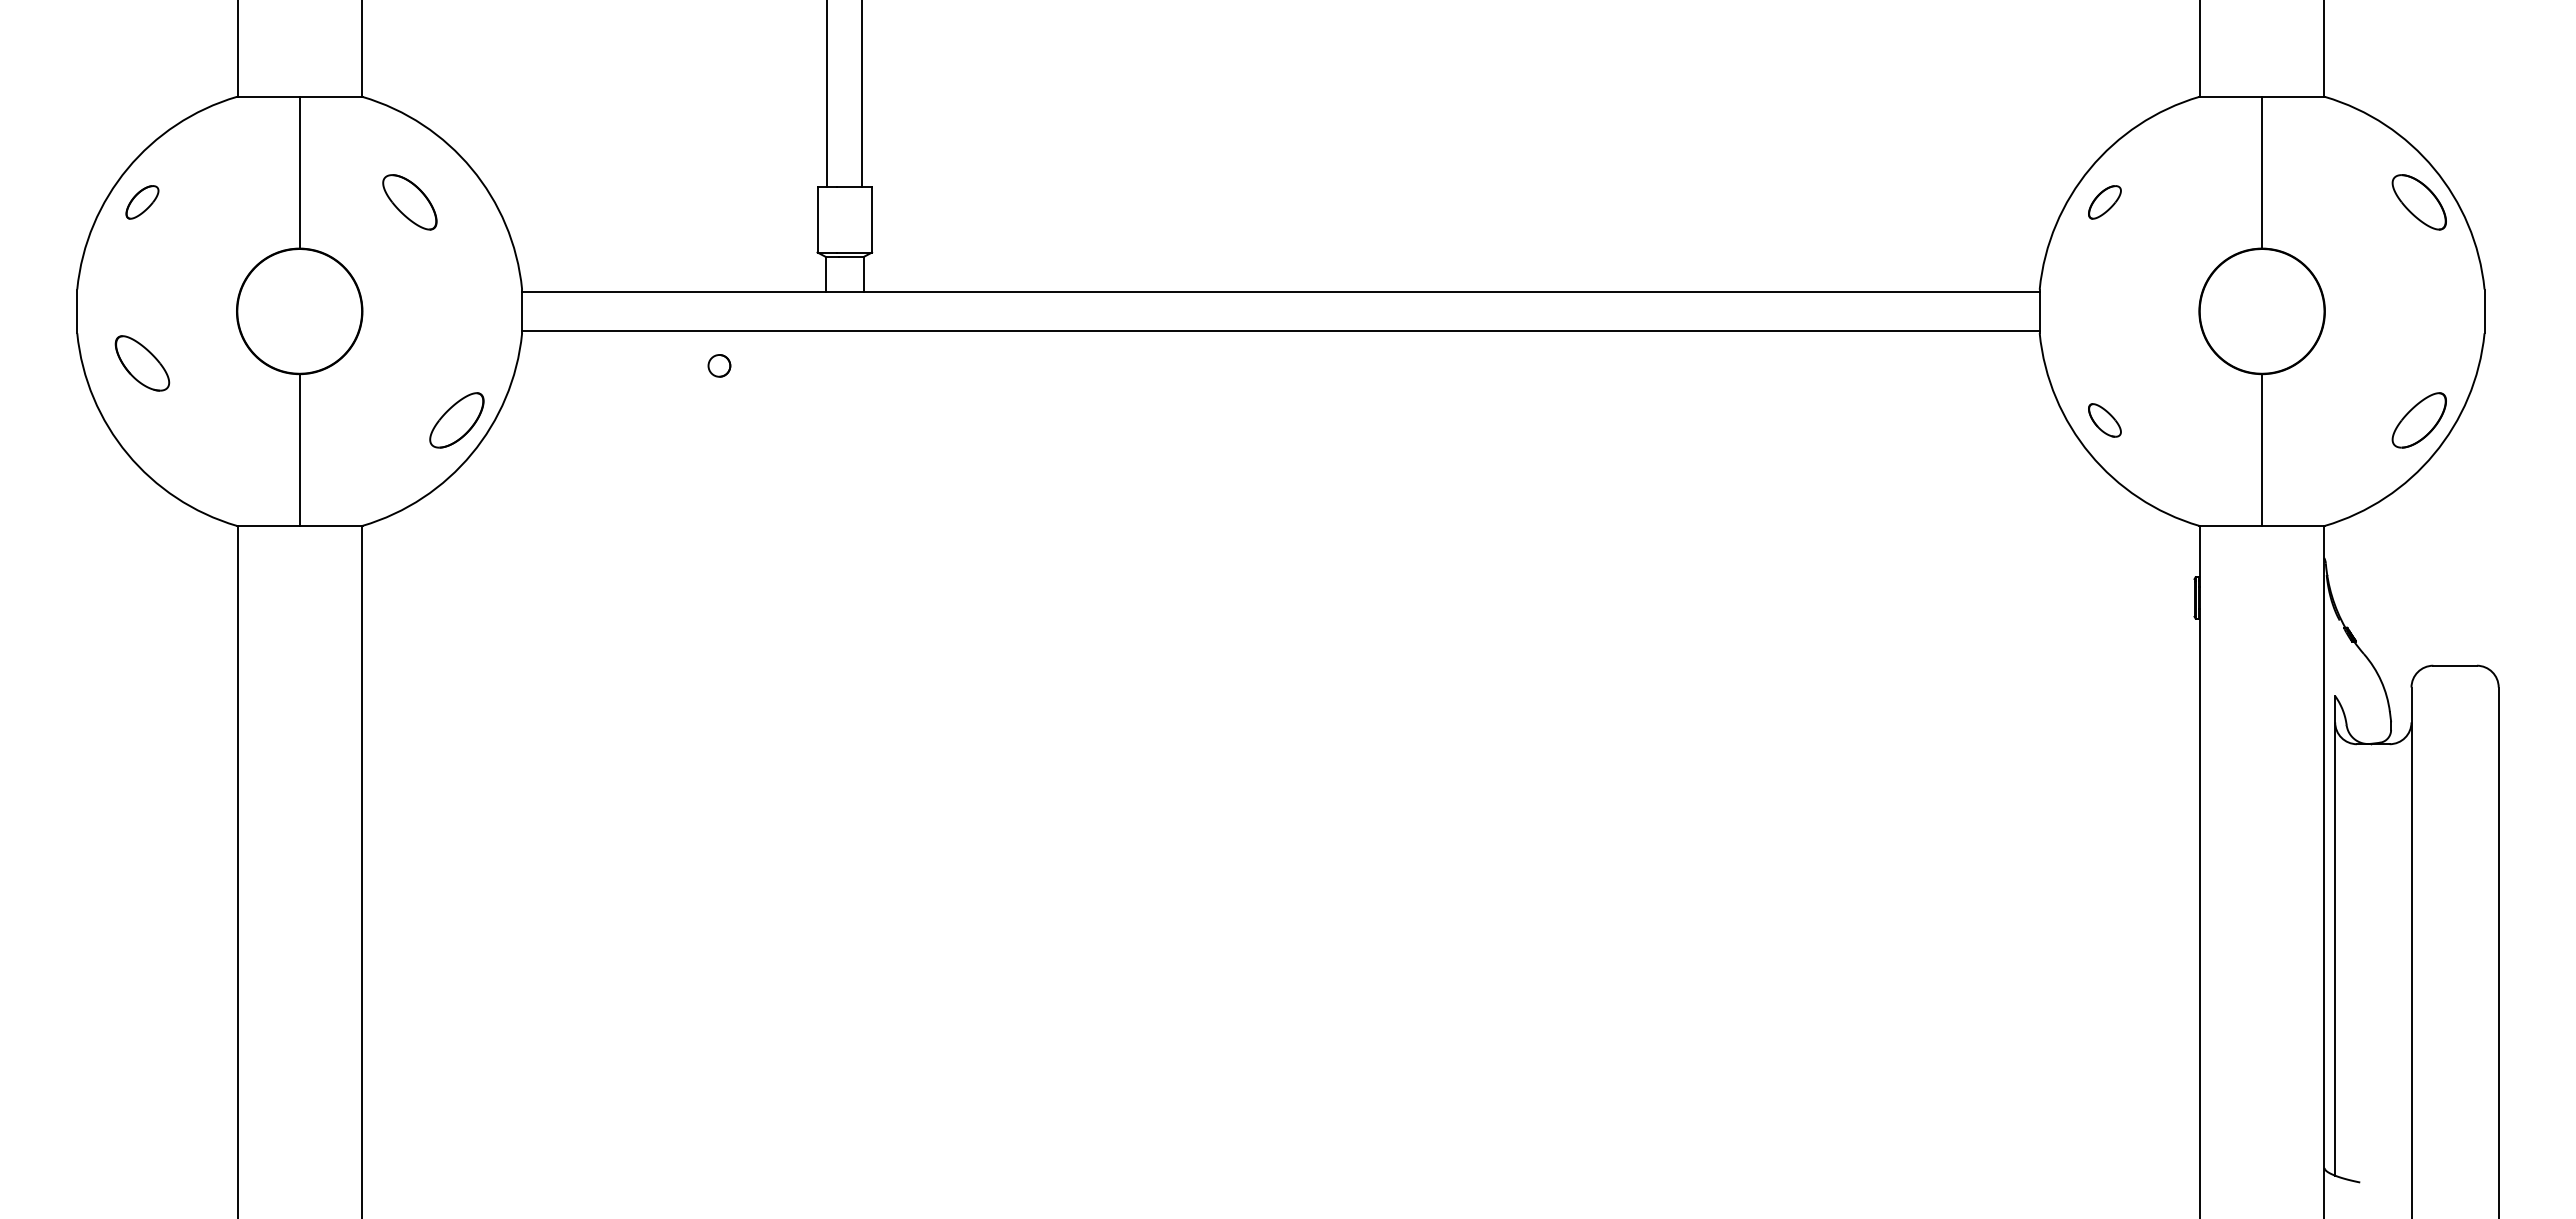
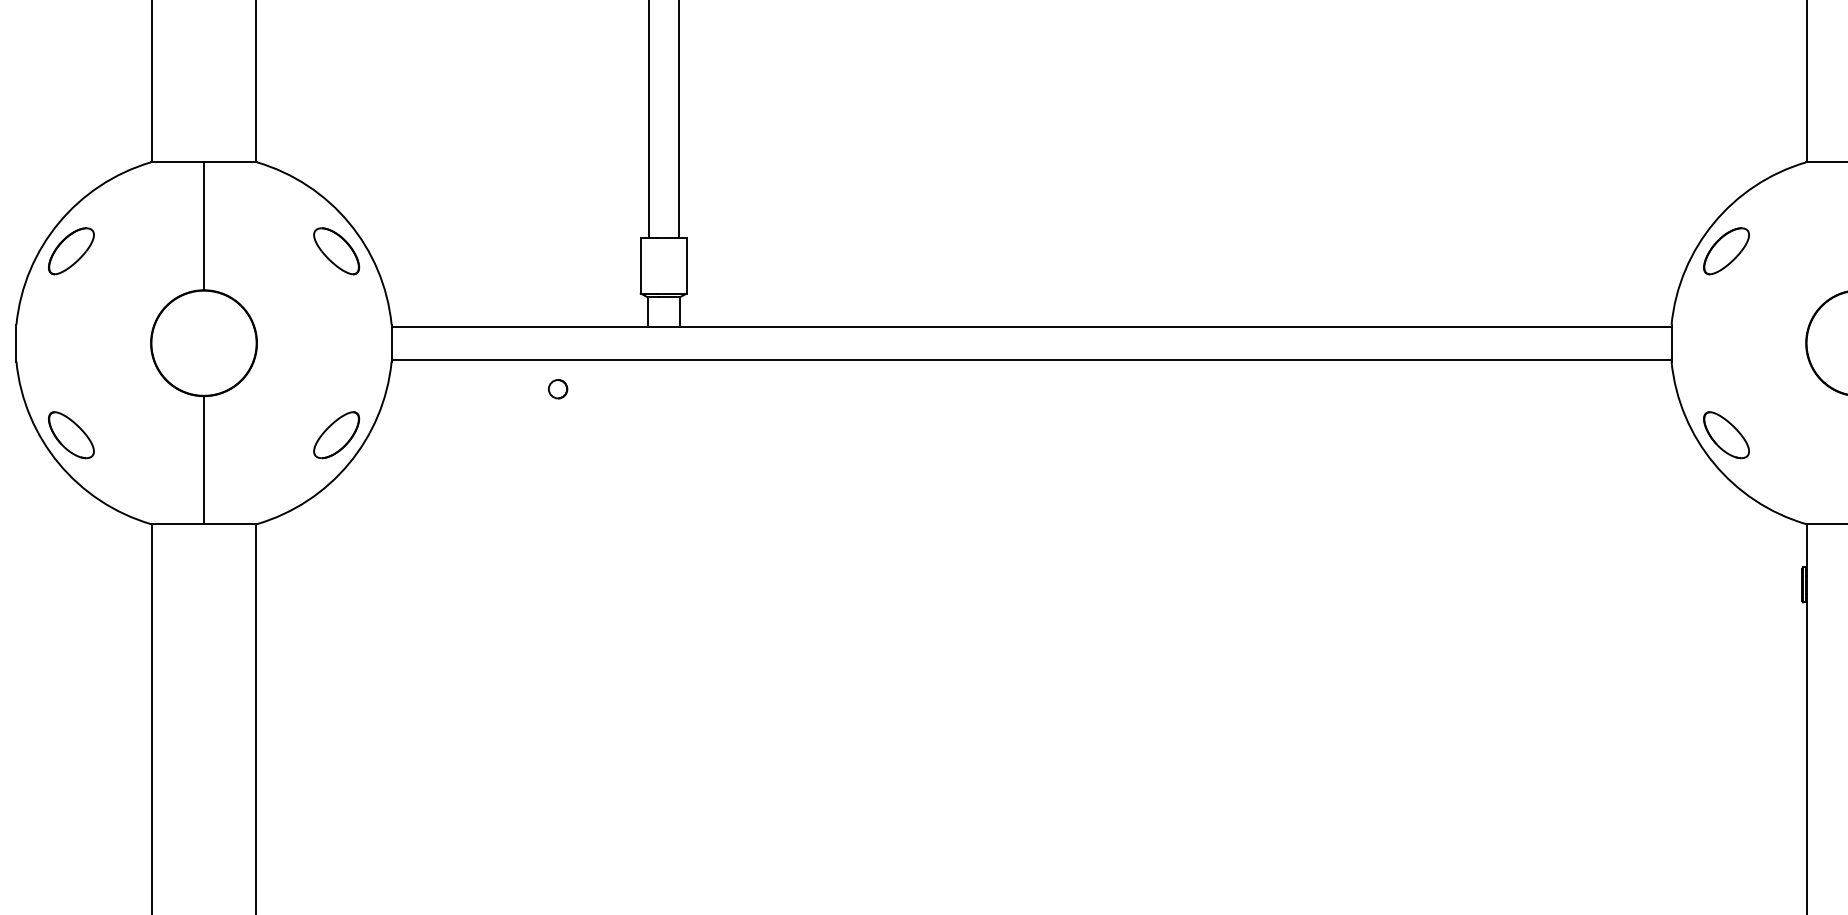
part: (142, 202) -> (71, 251), size x1.67
part: (409, 202) -> (336, 251), moved
part: (2104, 202) -> (1726, 251), size x1.67
part: (142, 363) -> (71, 435), moved
part: (2104, 420) -> (1726, 435), size x1.67

